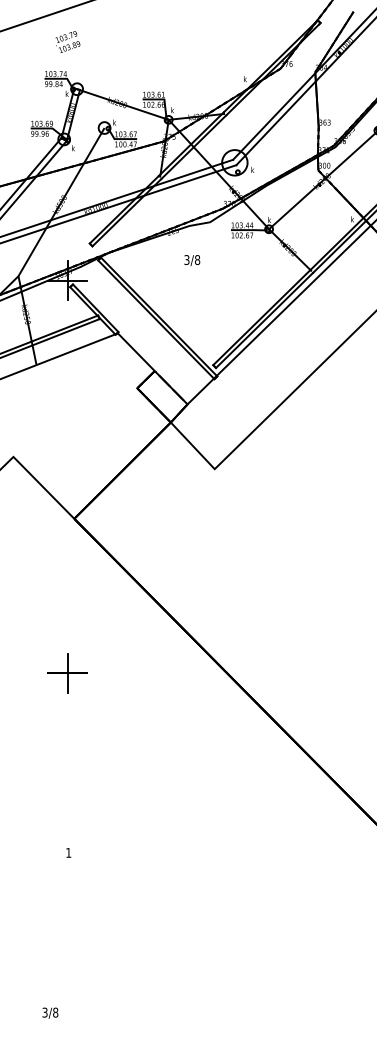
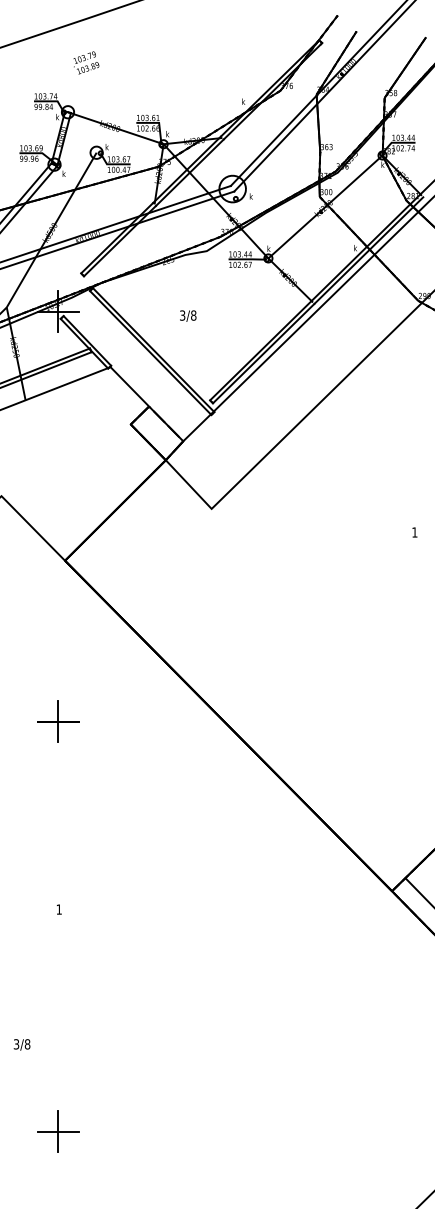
text: (68, 41) -> (86, 62), moved
text: (192, 259) -> (188, 315), moved
text: (49, 1012) -> (21, 1044), moved

